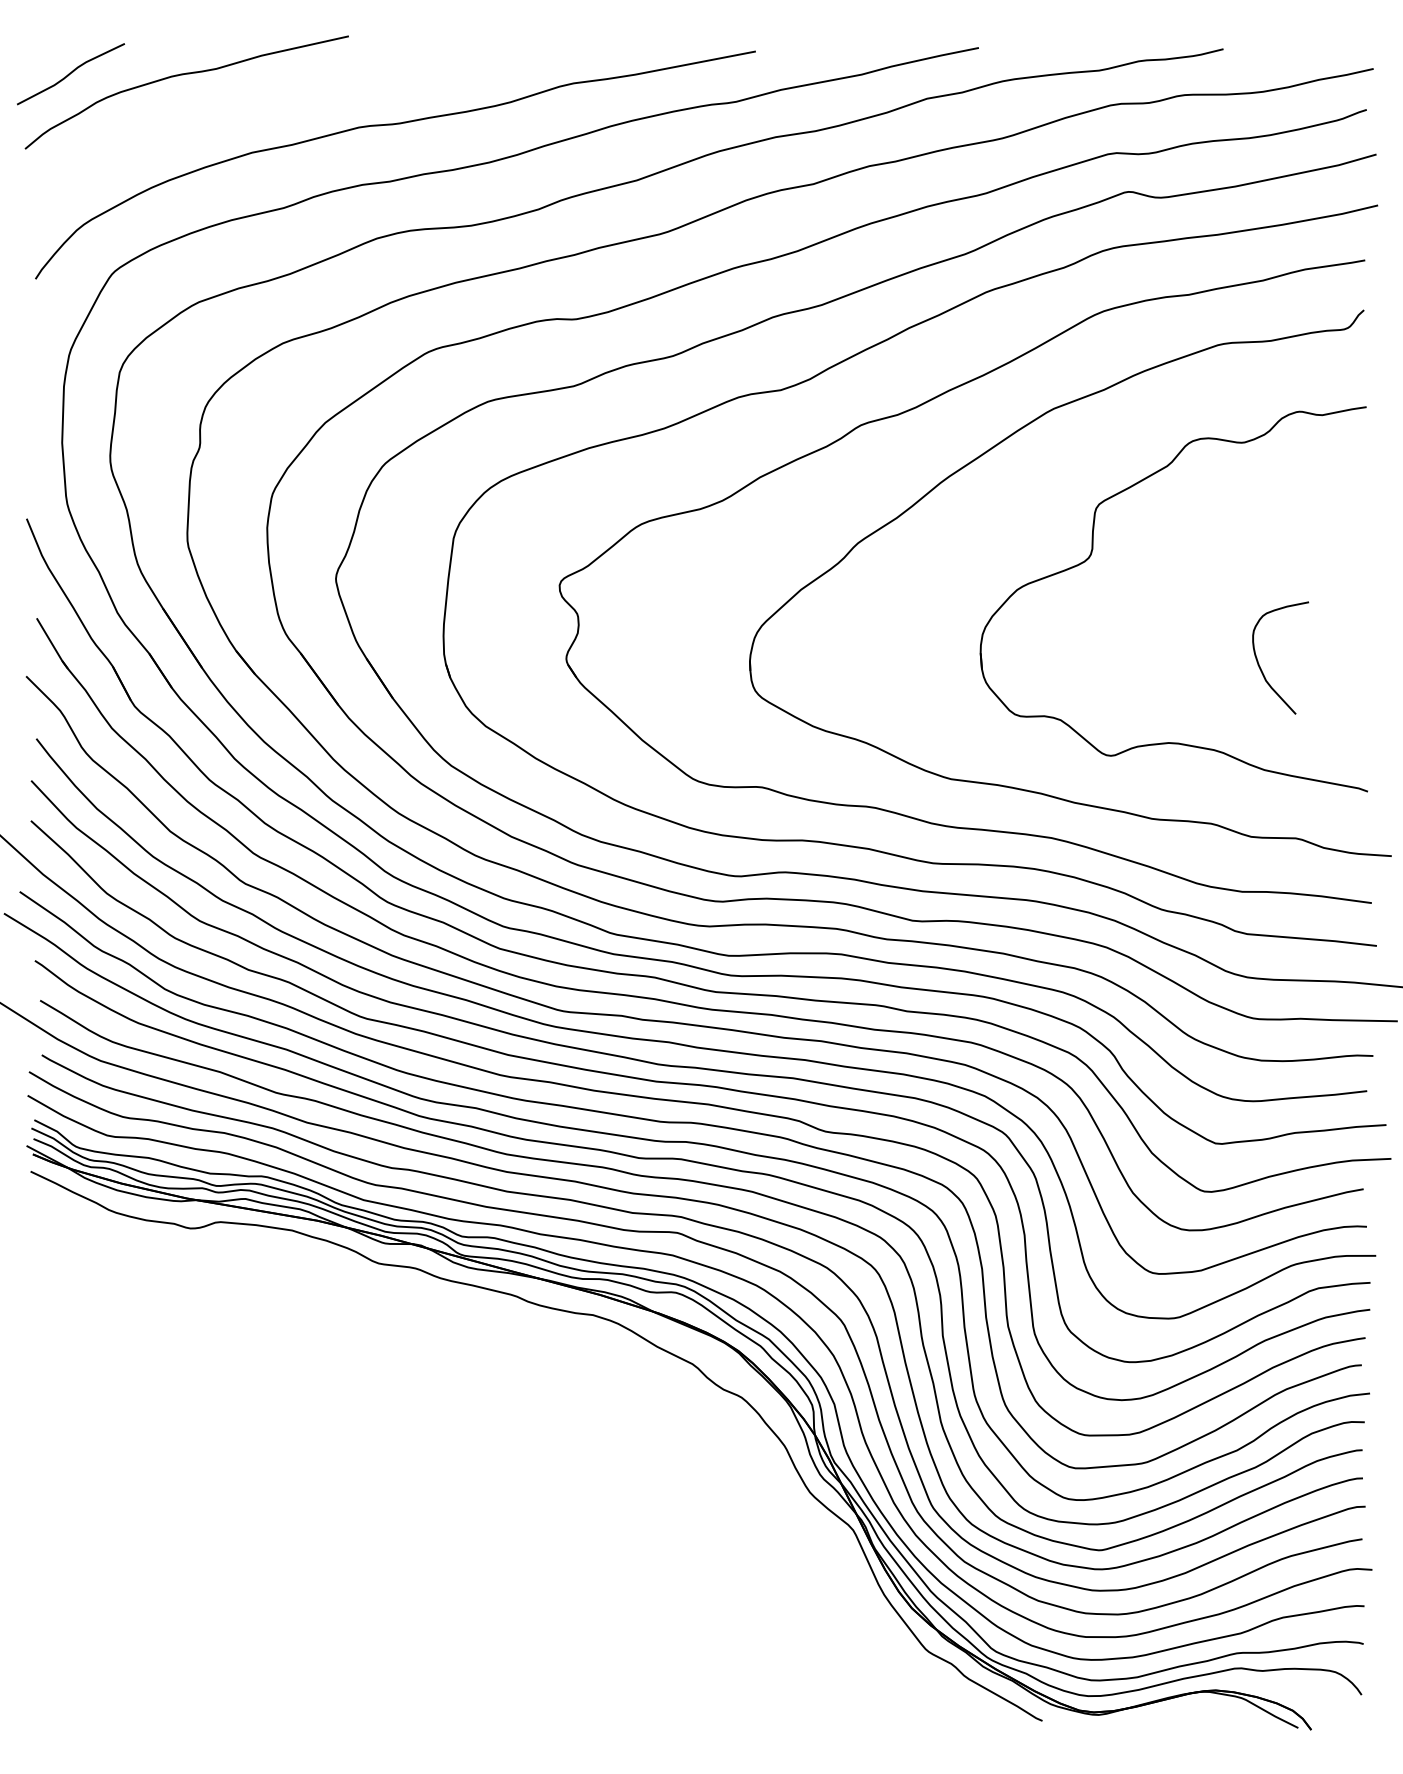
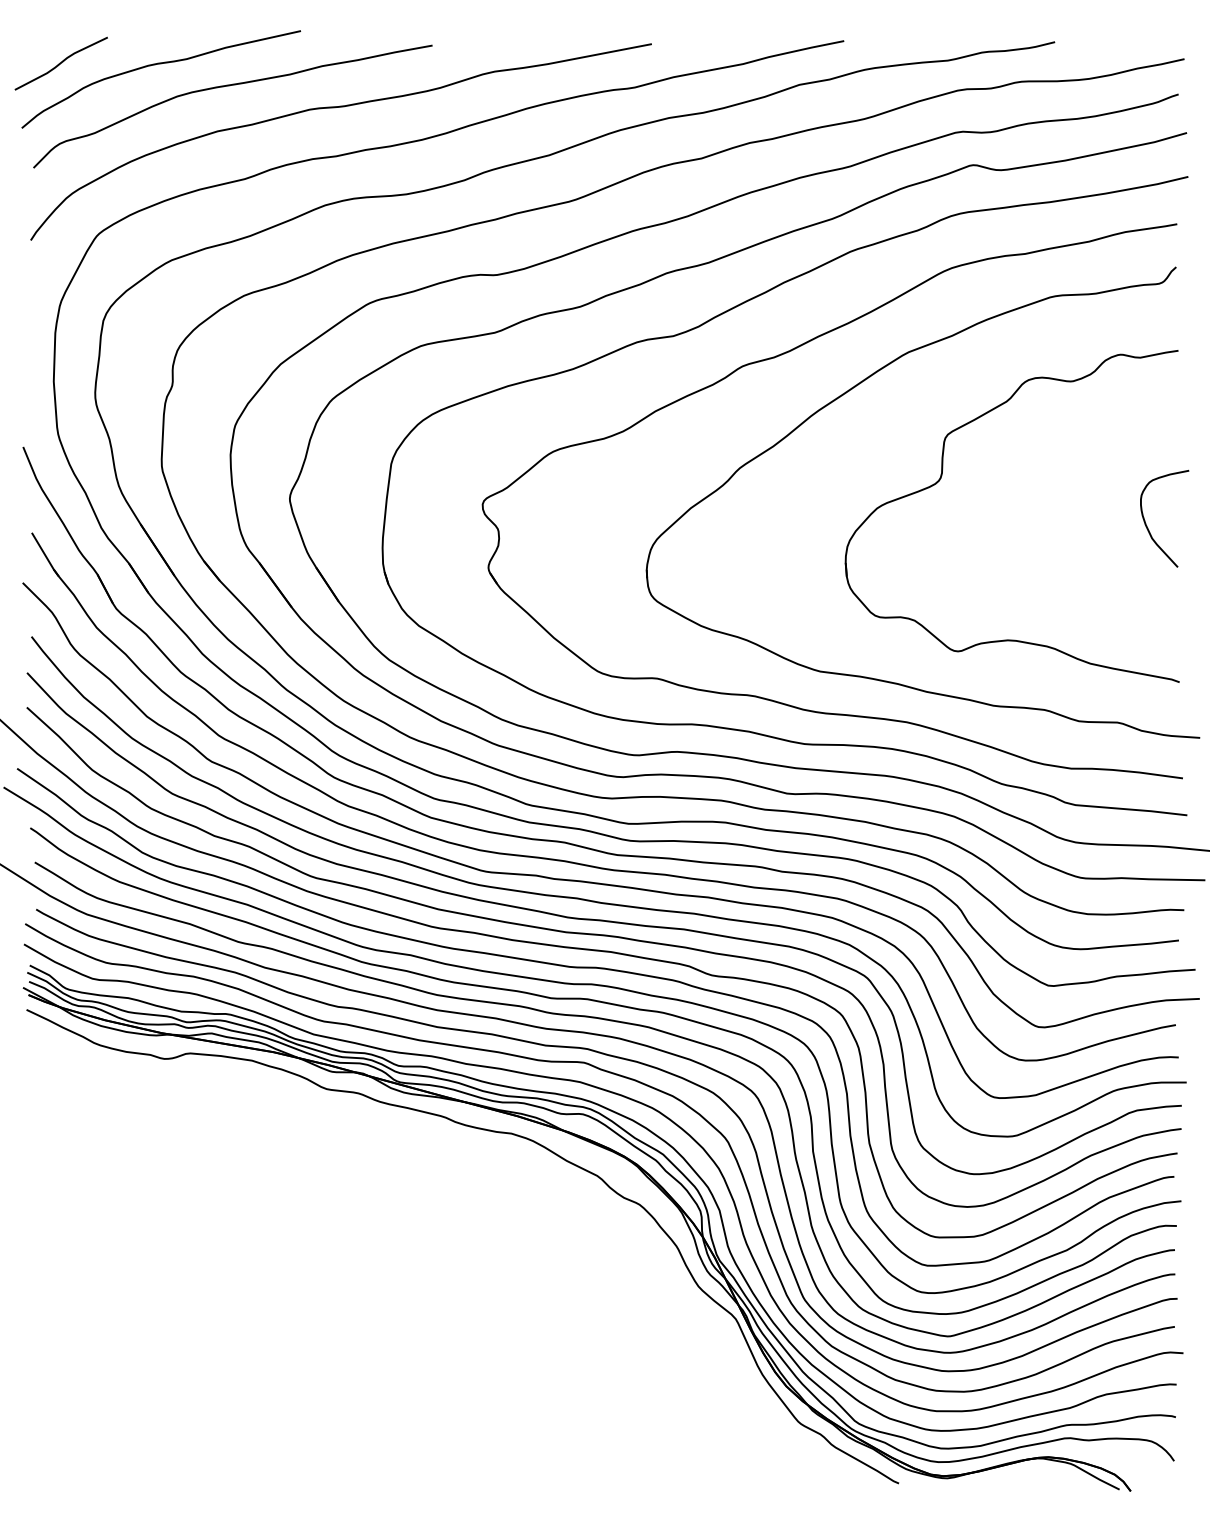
curve: (266, 100) -> (229, 86), added
curve: (1259, 663) -> (1146, 523), moved

